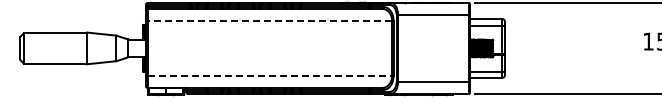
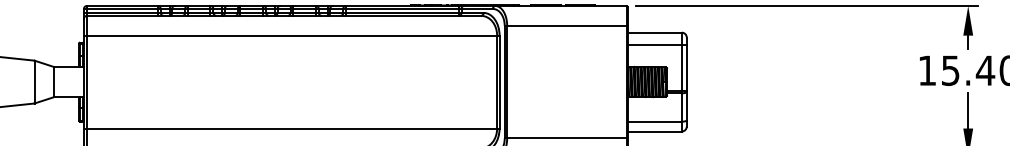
line: (269, 20) -> (291, 35), dashed -> solid
line: (270, 76) -> (293, 129), dashed -> solid

